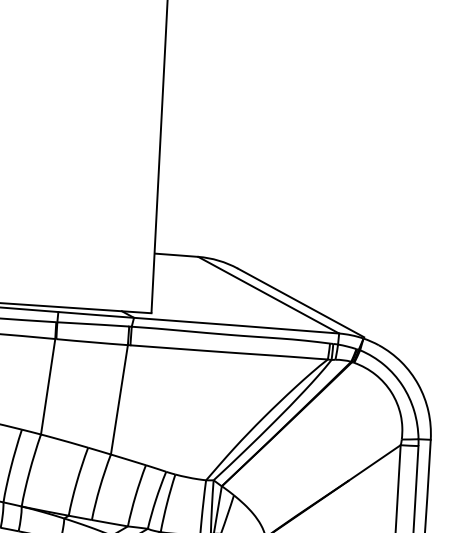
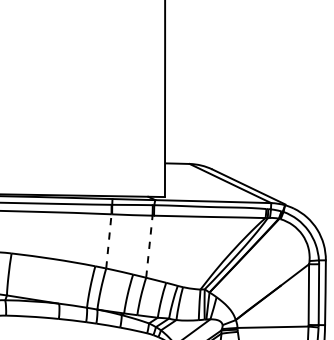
line: (47, 385) -> (108, 240), solid -> dashed
line: (119, 399) -> (149, 246), solid -> dashed

